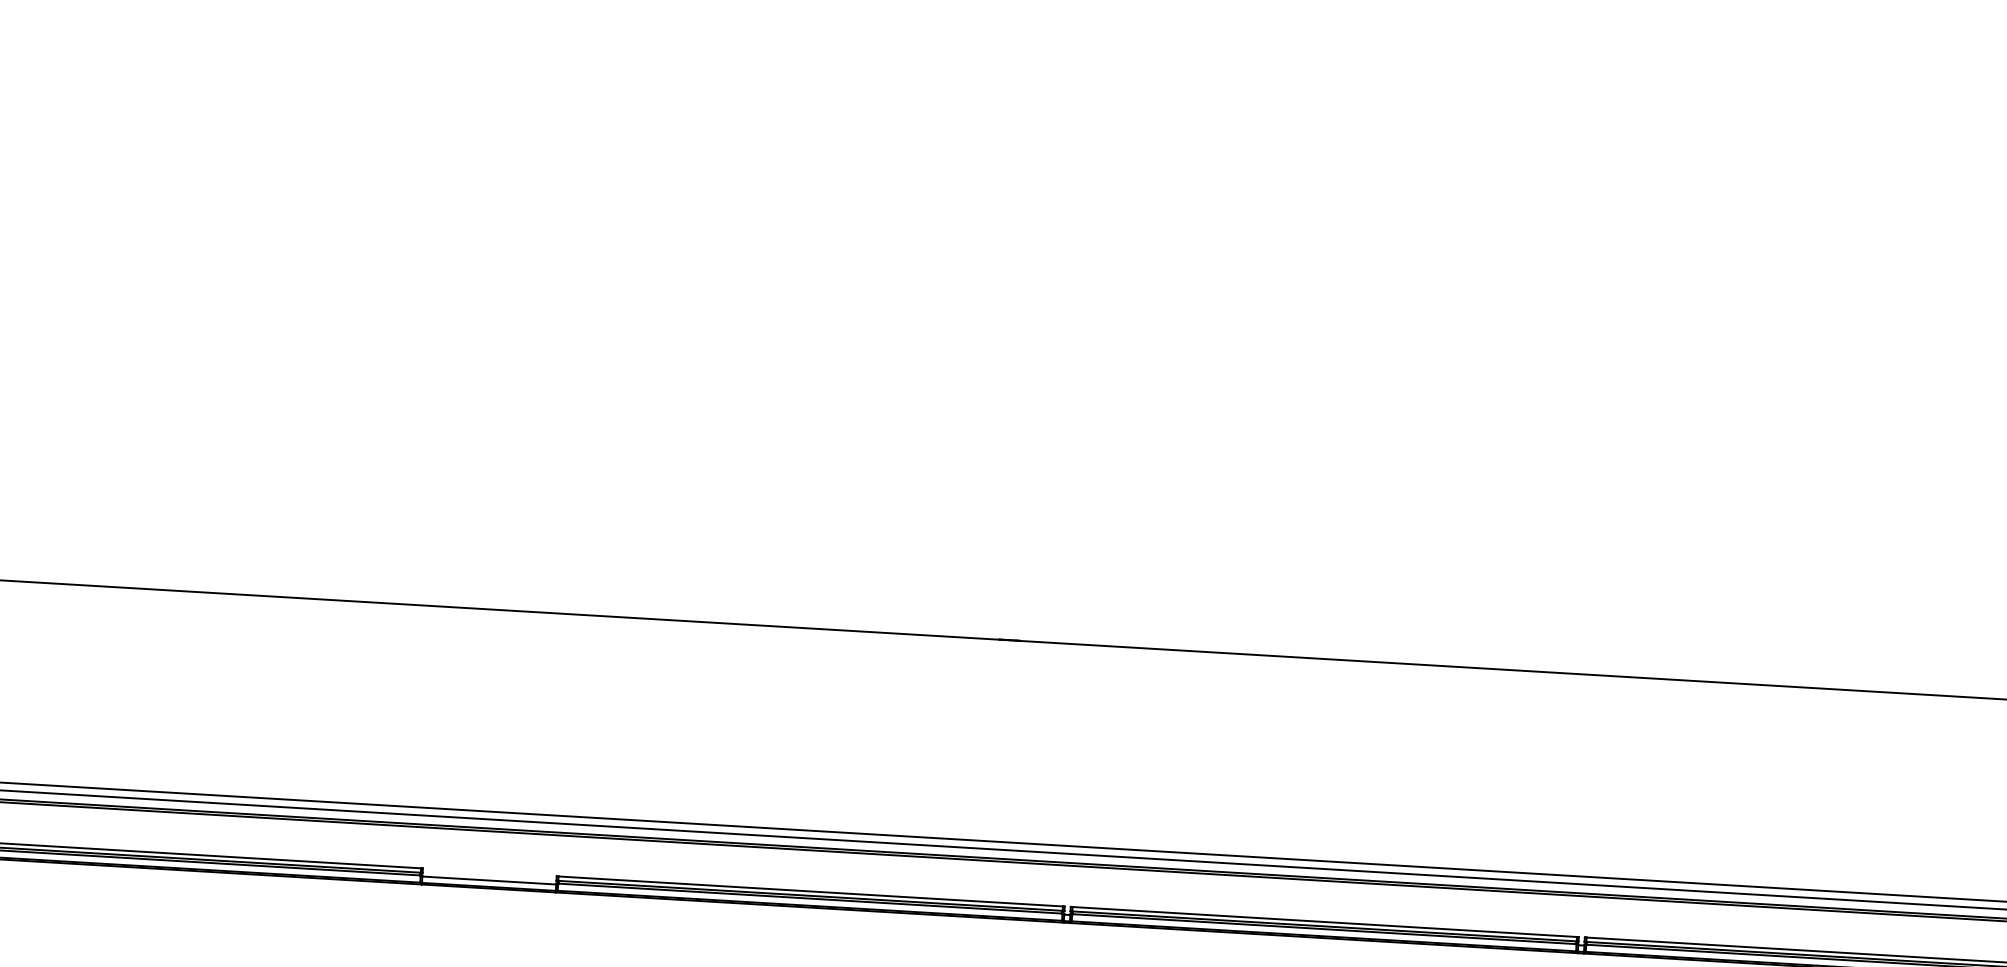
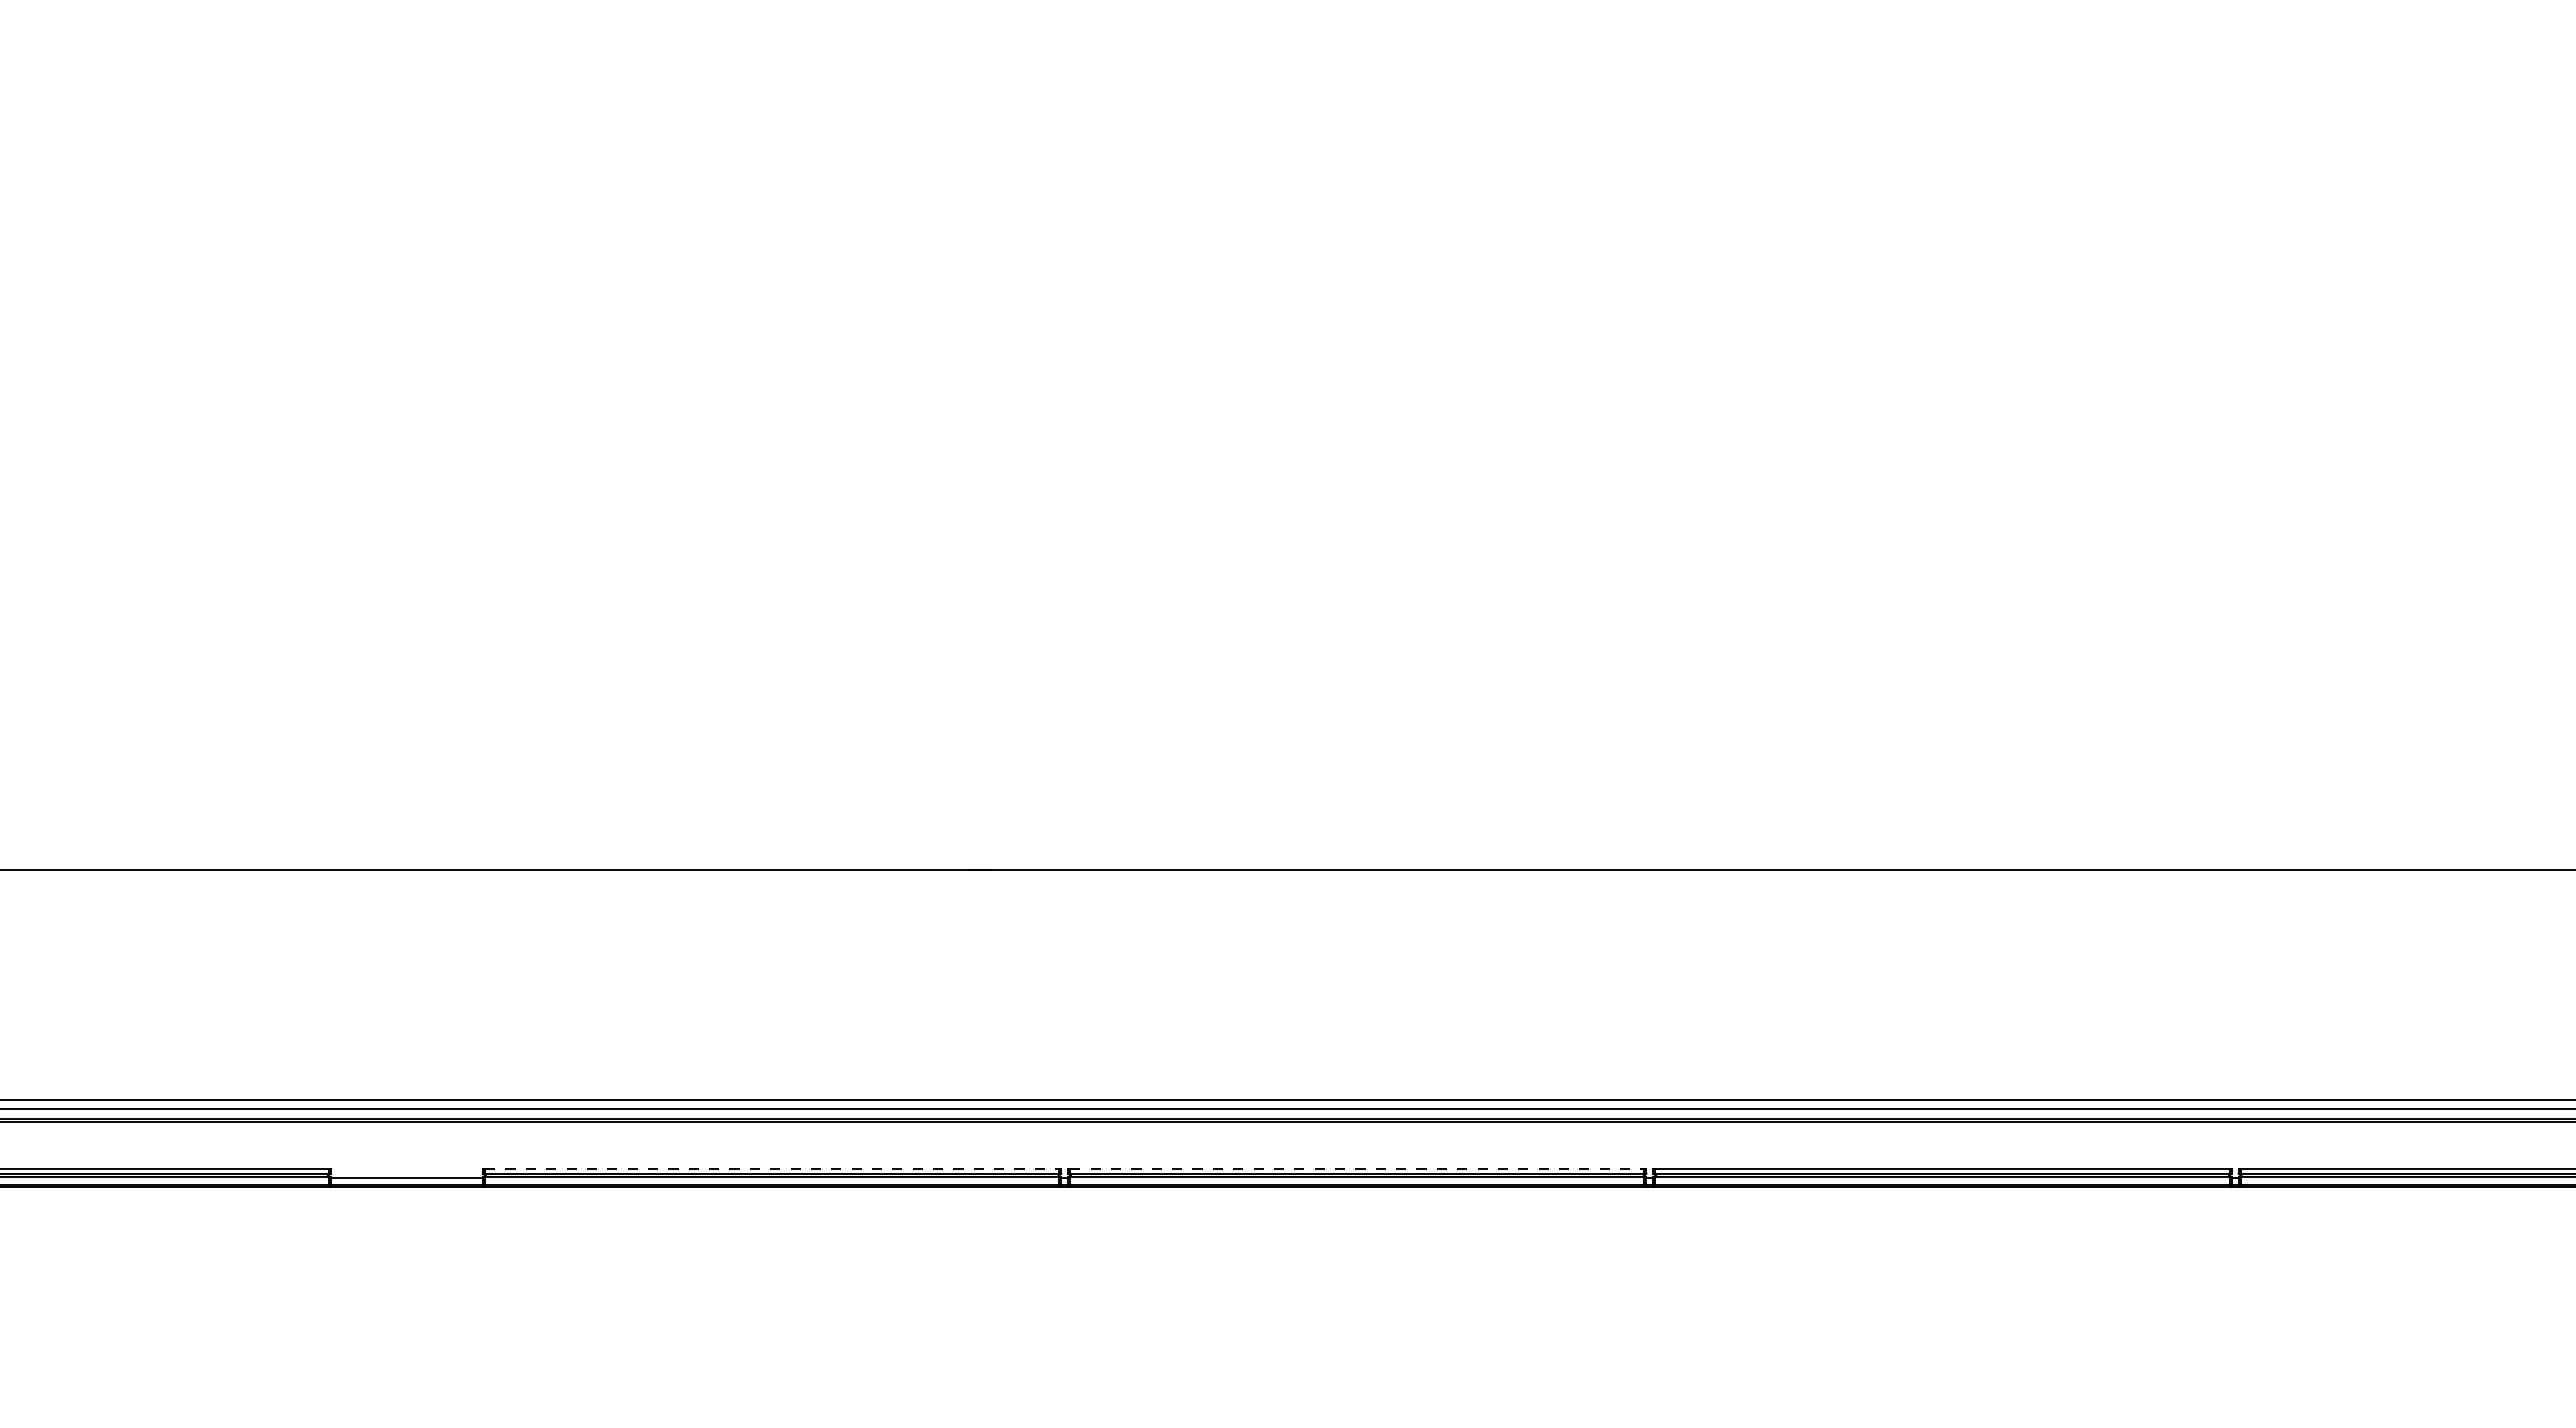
line: (811, 891) -> (772, 1168), solid -> dashed
line: (1324, 921) -> (1357, 1168), solid -> dashed

